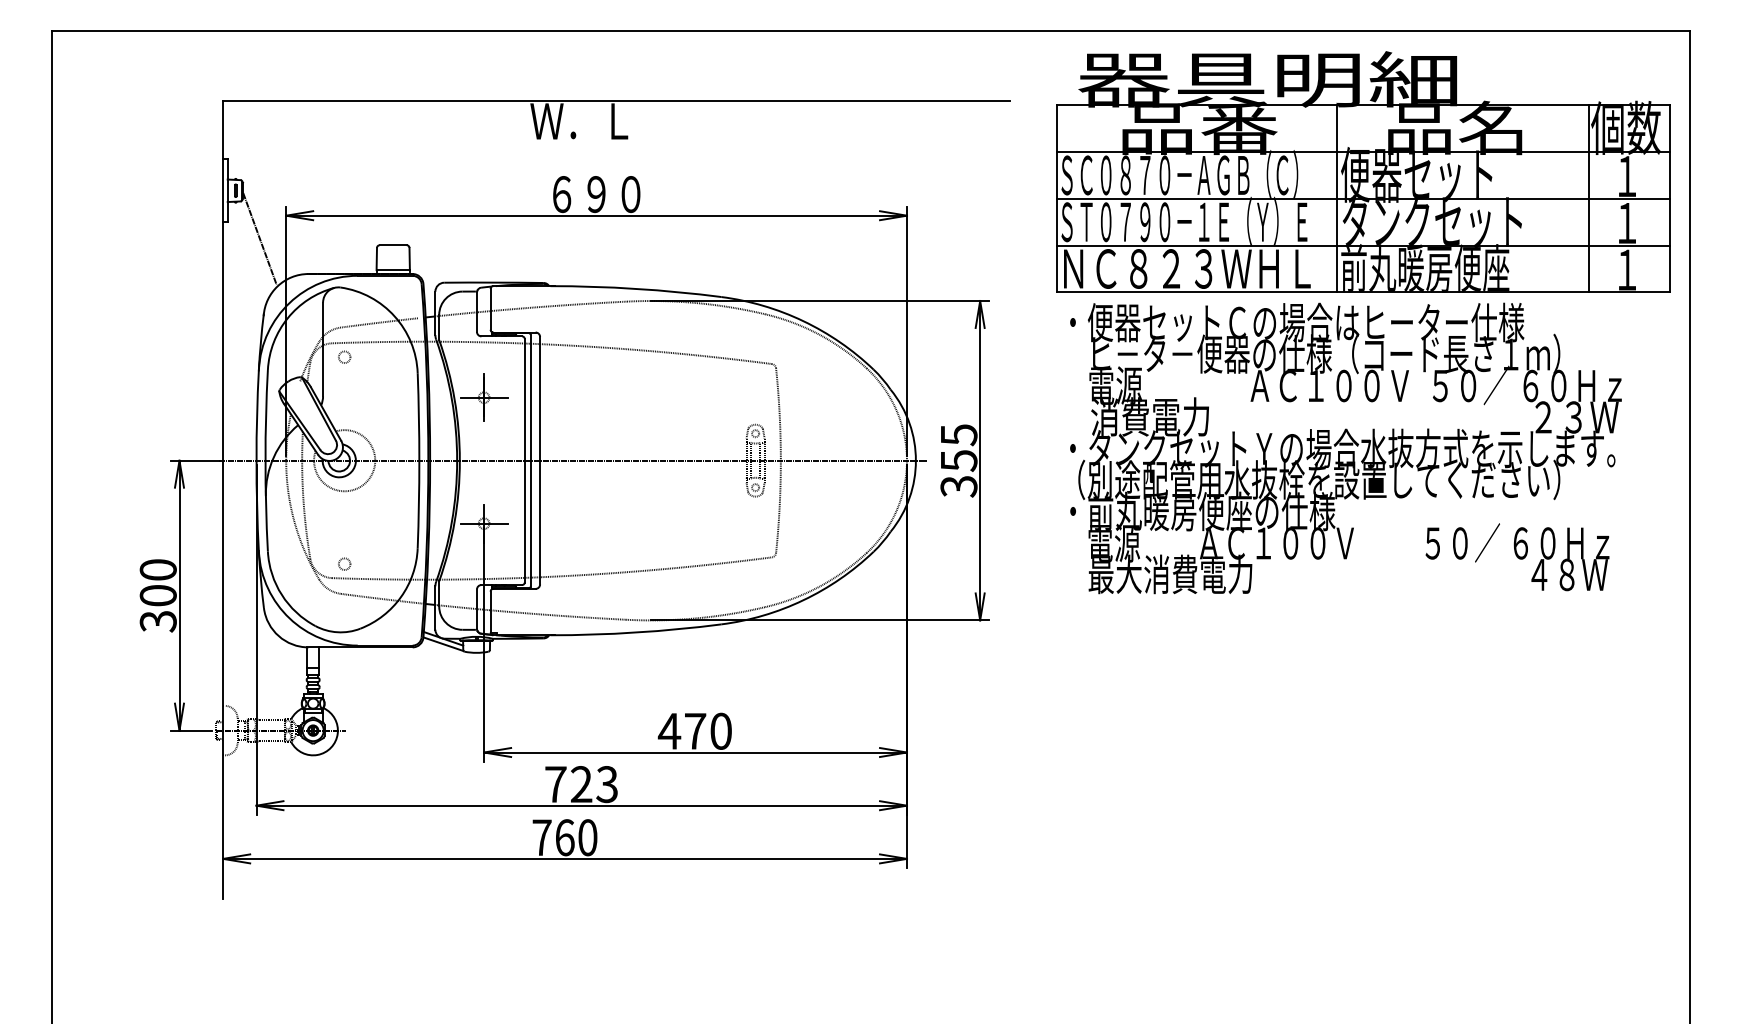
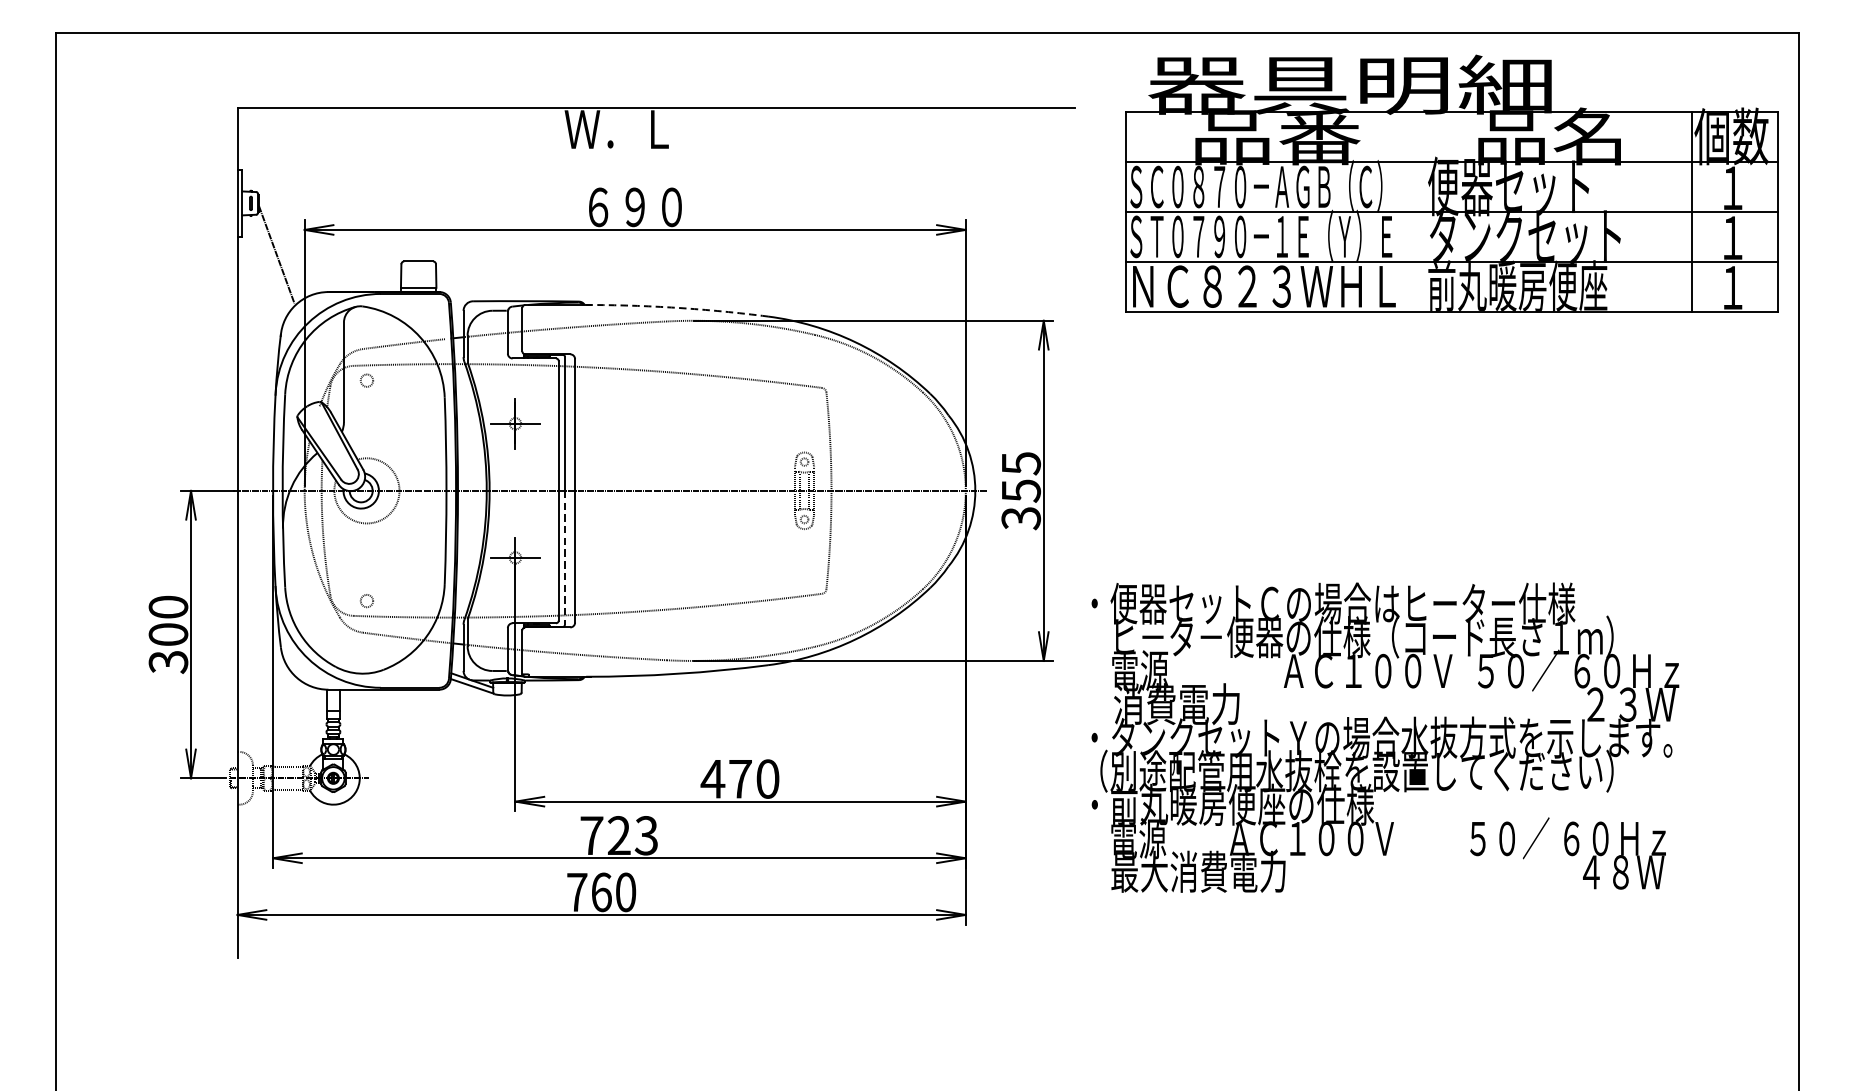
line: (1337, 198) -> (1424, 211), removed
arc: (636, 288) -> (677, 307), solid -> dashed
text: (1345, 448) -> (1384, 737), moved
line: (530, 523) -> (564, 557), solid -> dashed

